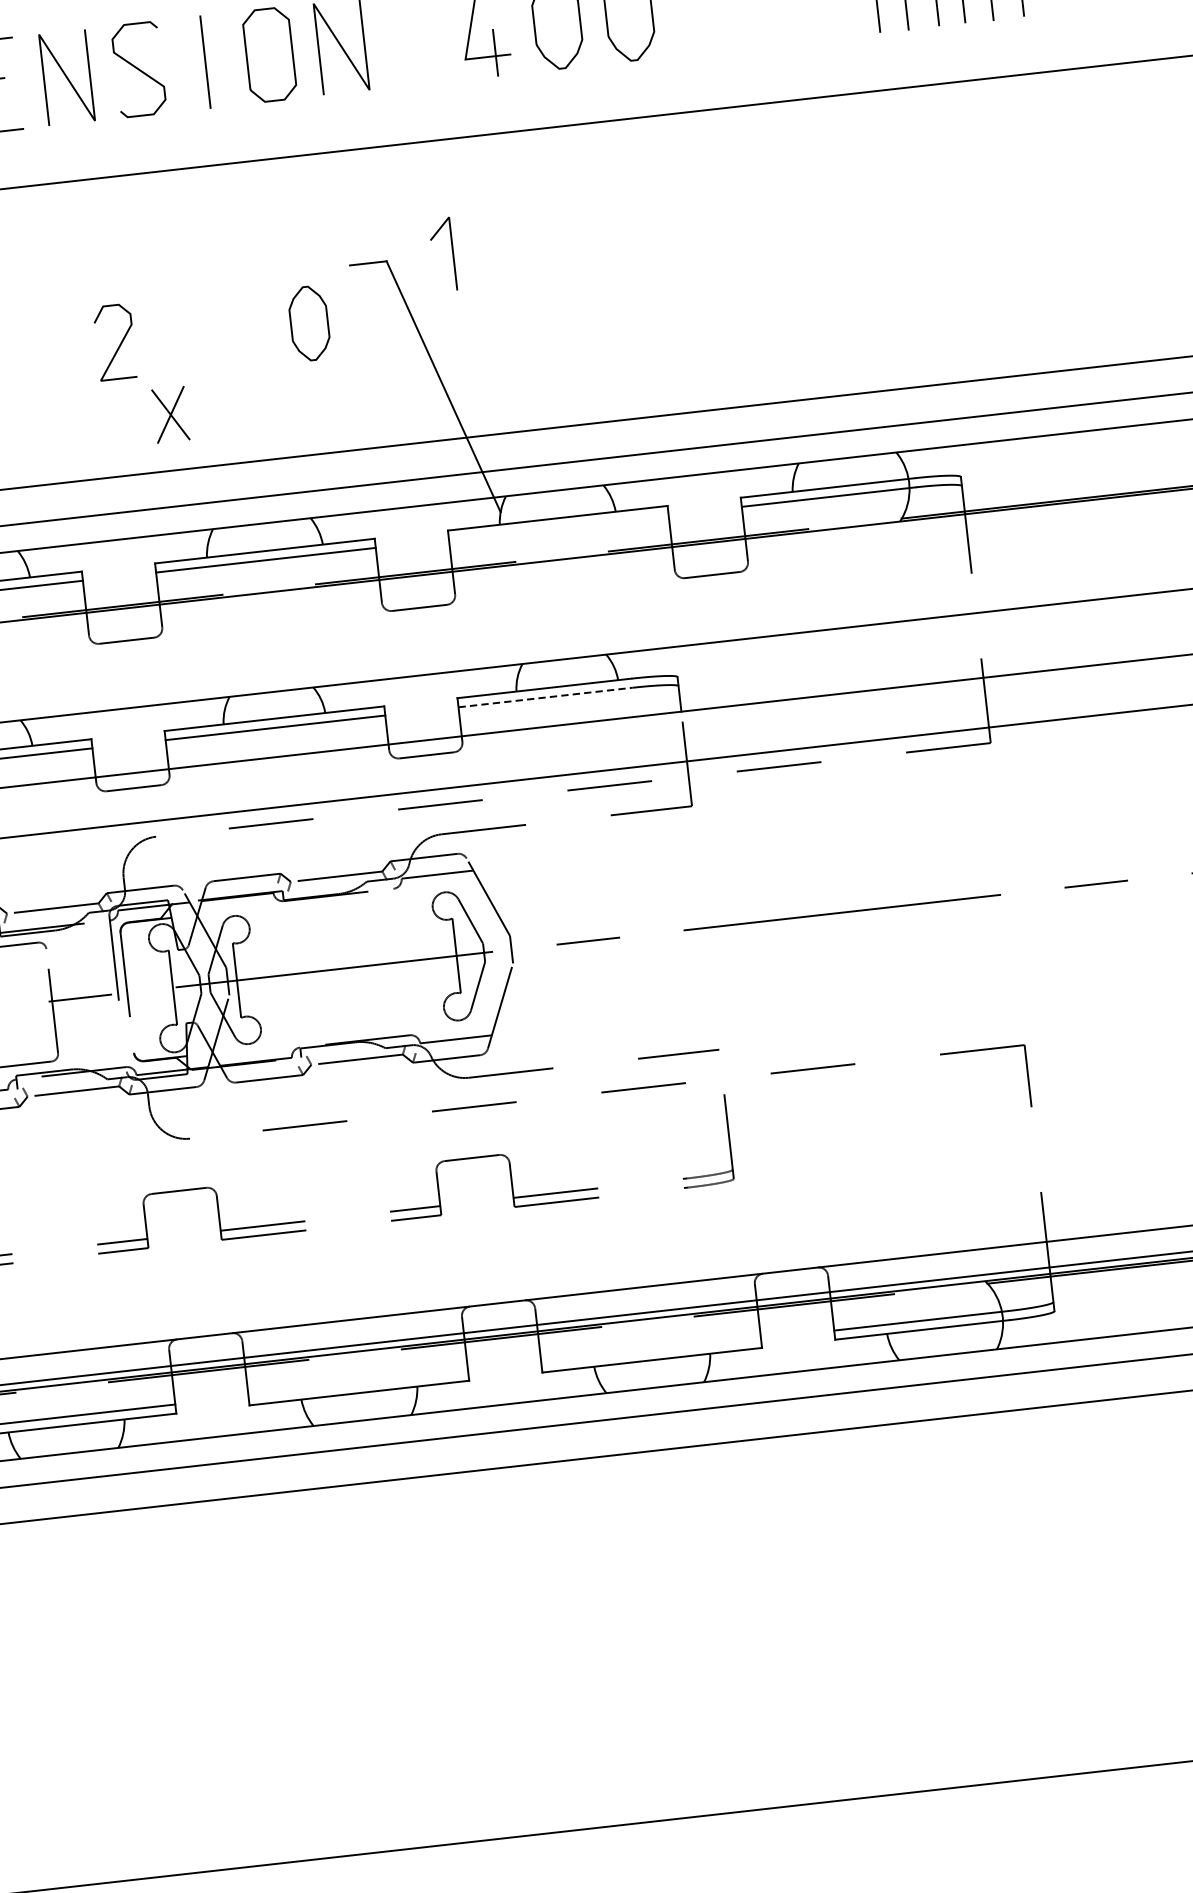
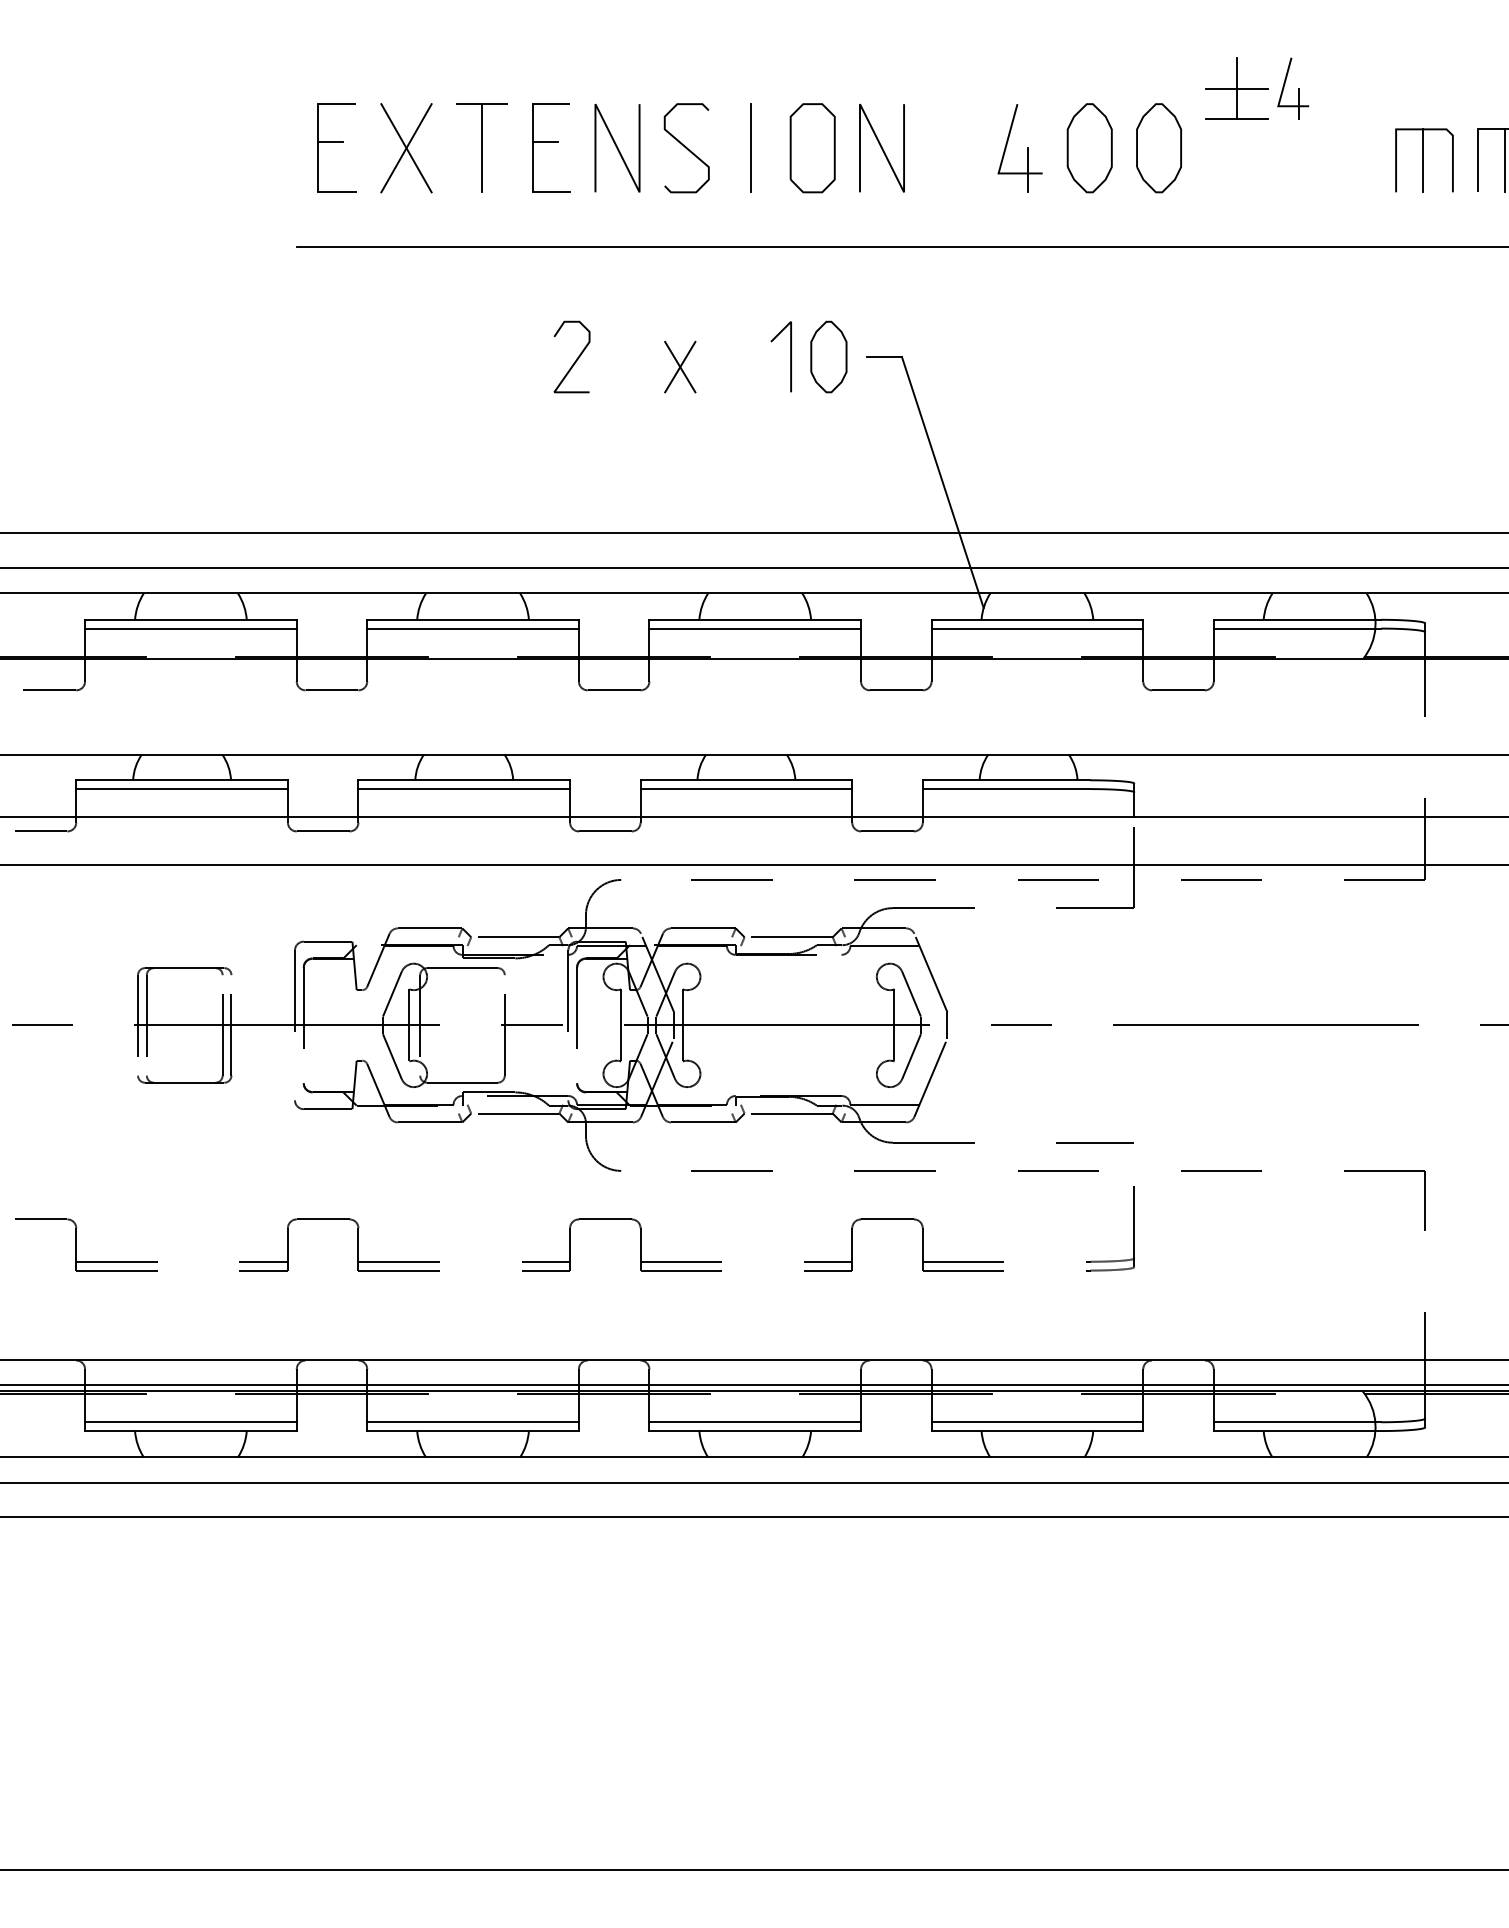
line: (452, 253) -> (790, 356), moved
part: (308, 323) -> (828, 356), moved
curve: (119, 343) -> (576, 358), moved
part: (171, 414) -> (680, 366), moved
line: (558, 527) -> (1037, 628), added
line: (545, 697) -> (1006, 789), dashed -> solid
line: (651, 1351) -> (1037, 1422), added
line: (358, 1384) -> (755, 1422), added

